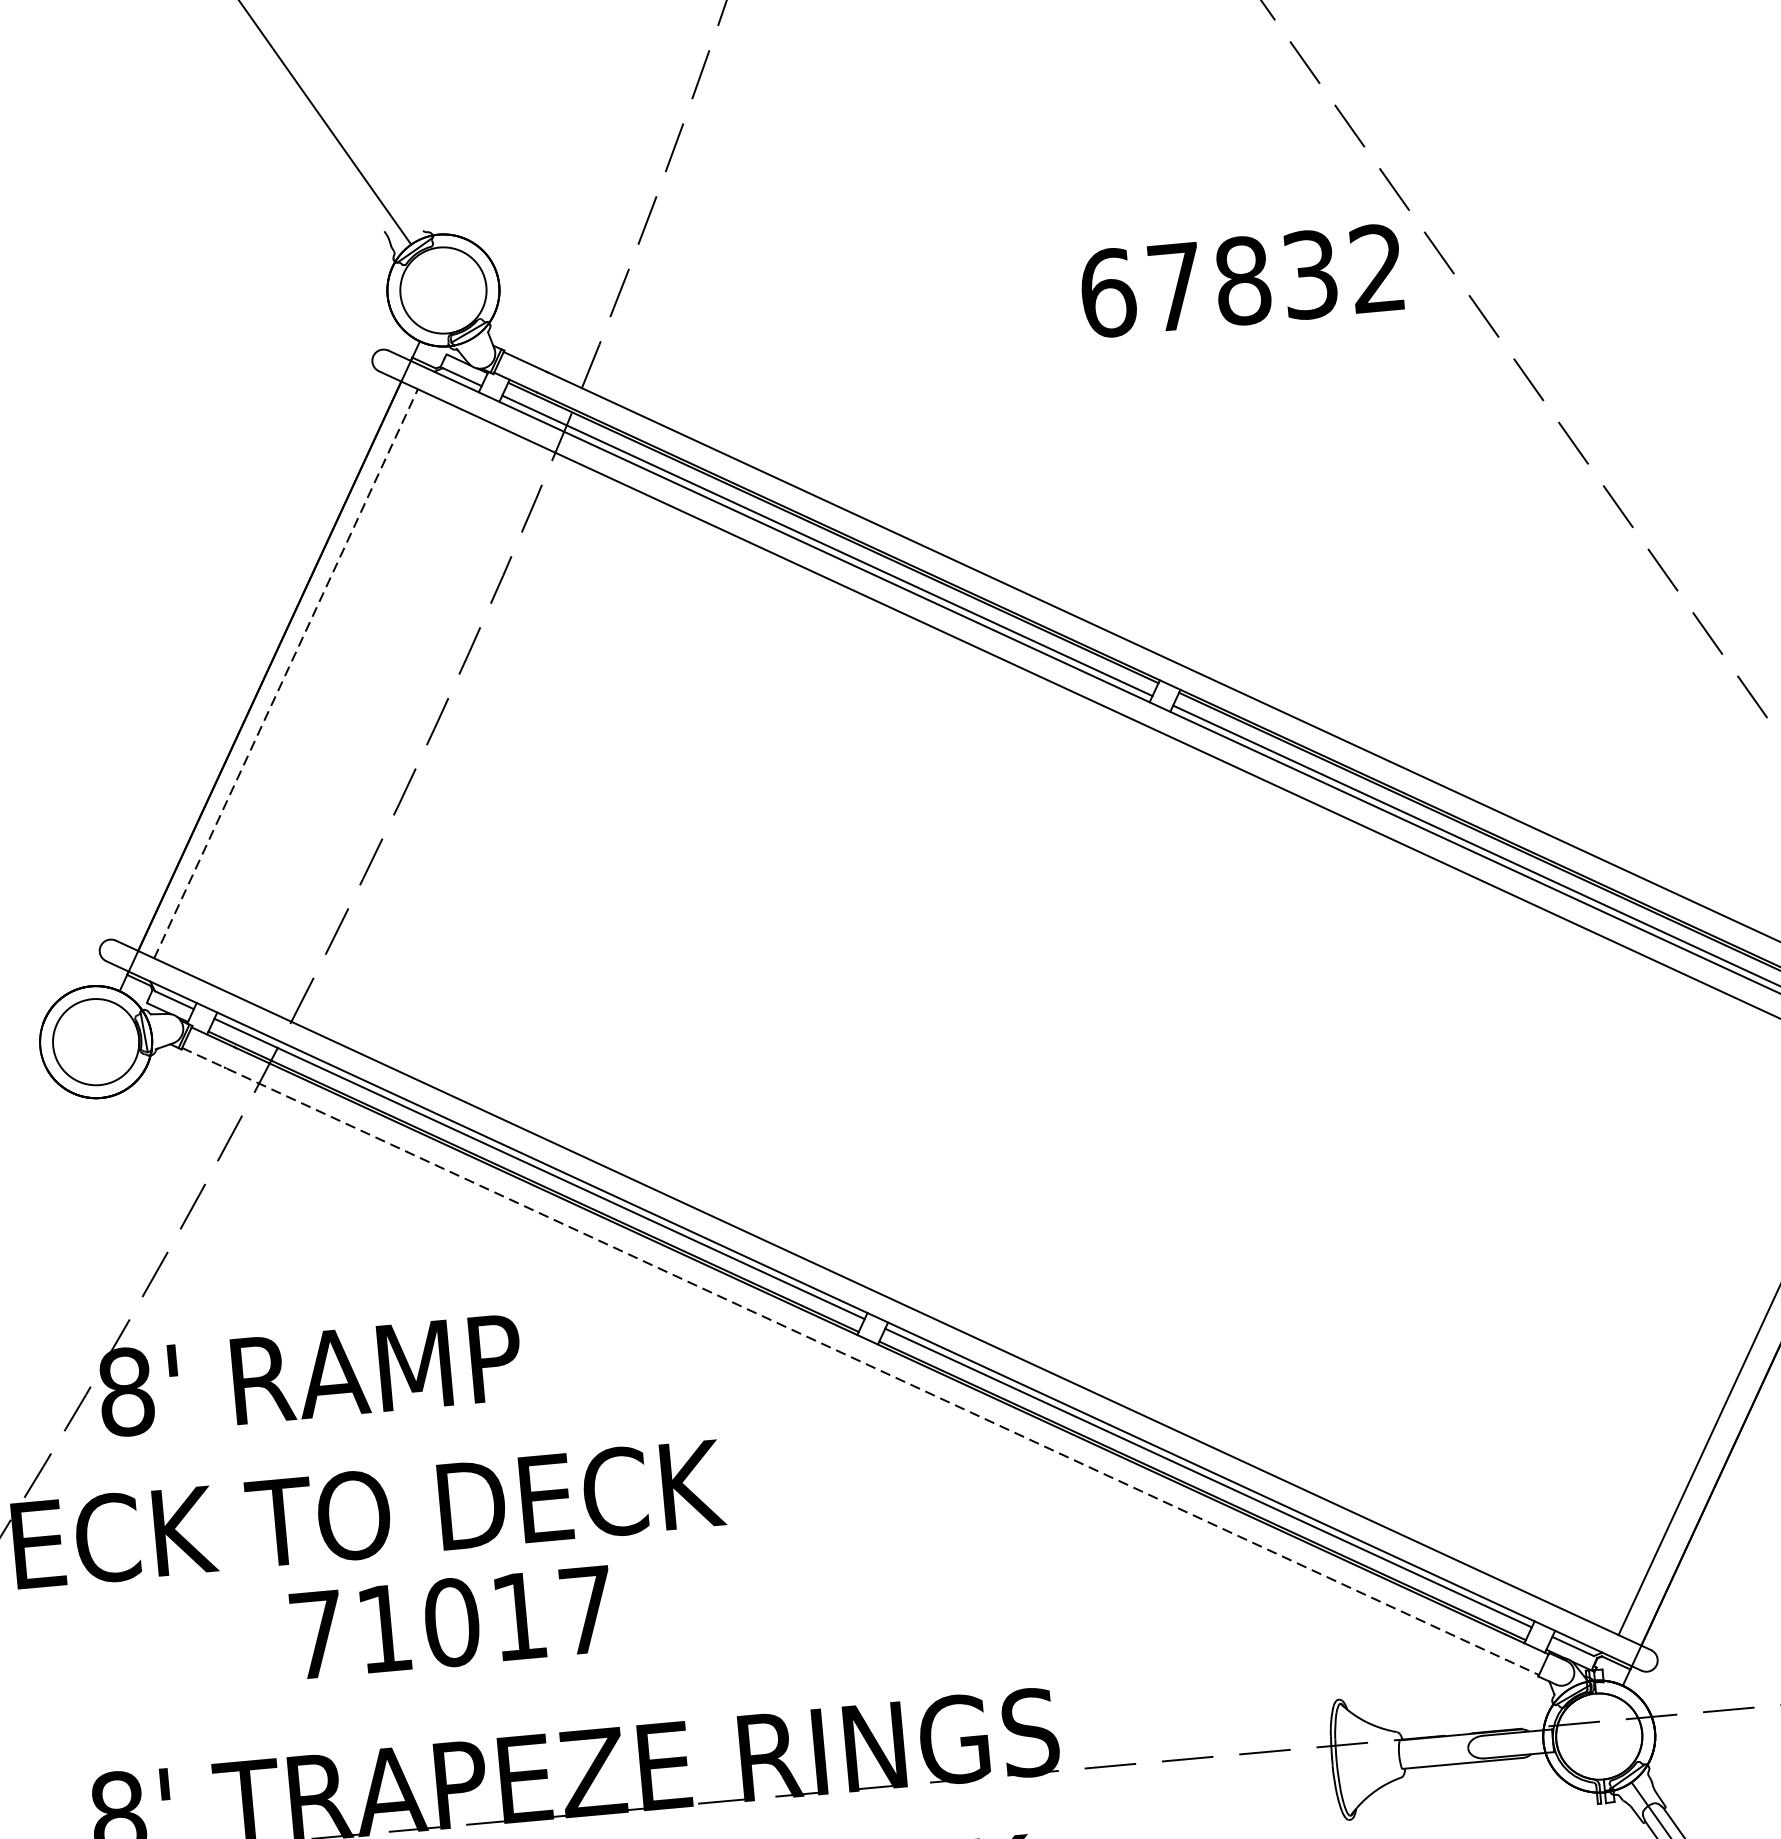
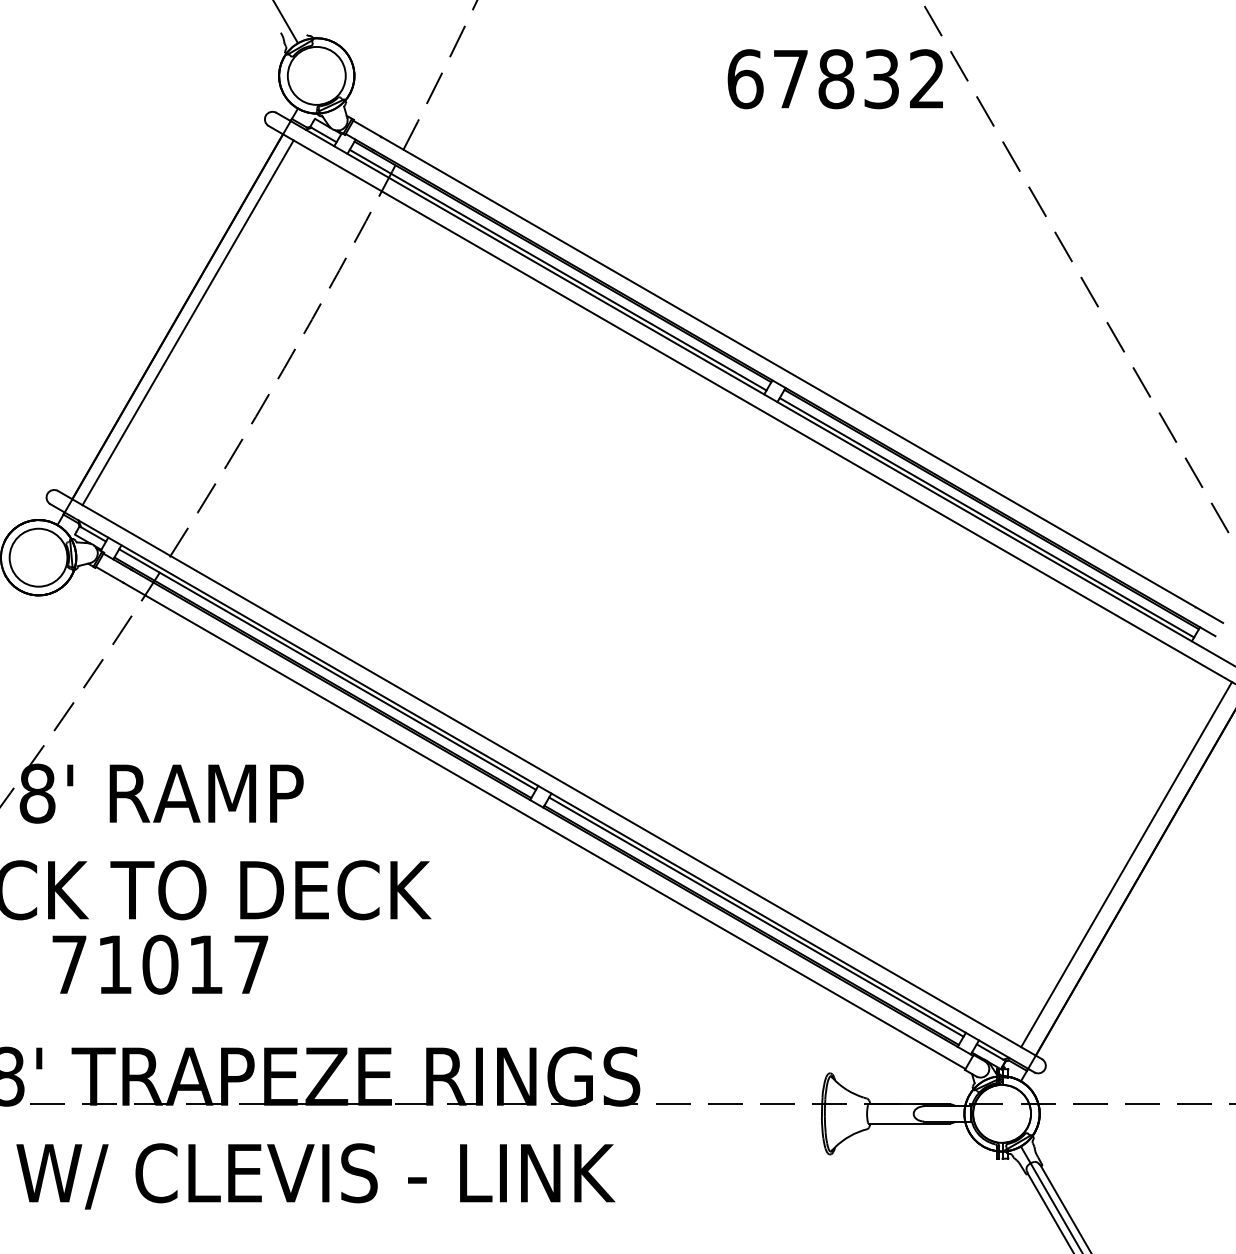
text: (1240, 281) -> (834, 79), moved
line: (286, 673) -> (188, 322), dashed -> solid
line: (861, 1362) -> (531, 818), dashed -> solid
text: (452, 1622) -> (160, 964), moved

